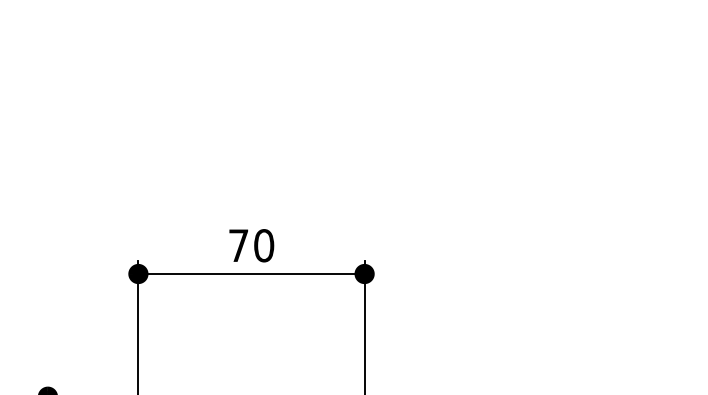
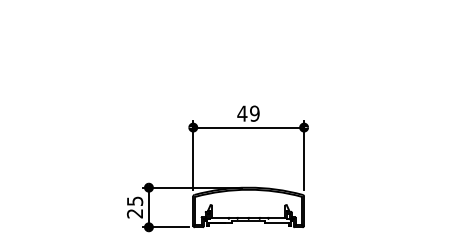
text: (251, 245) -> (248, 113), 70 -> 49

